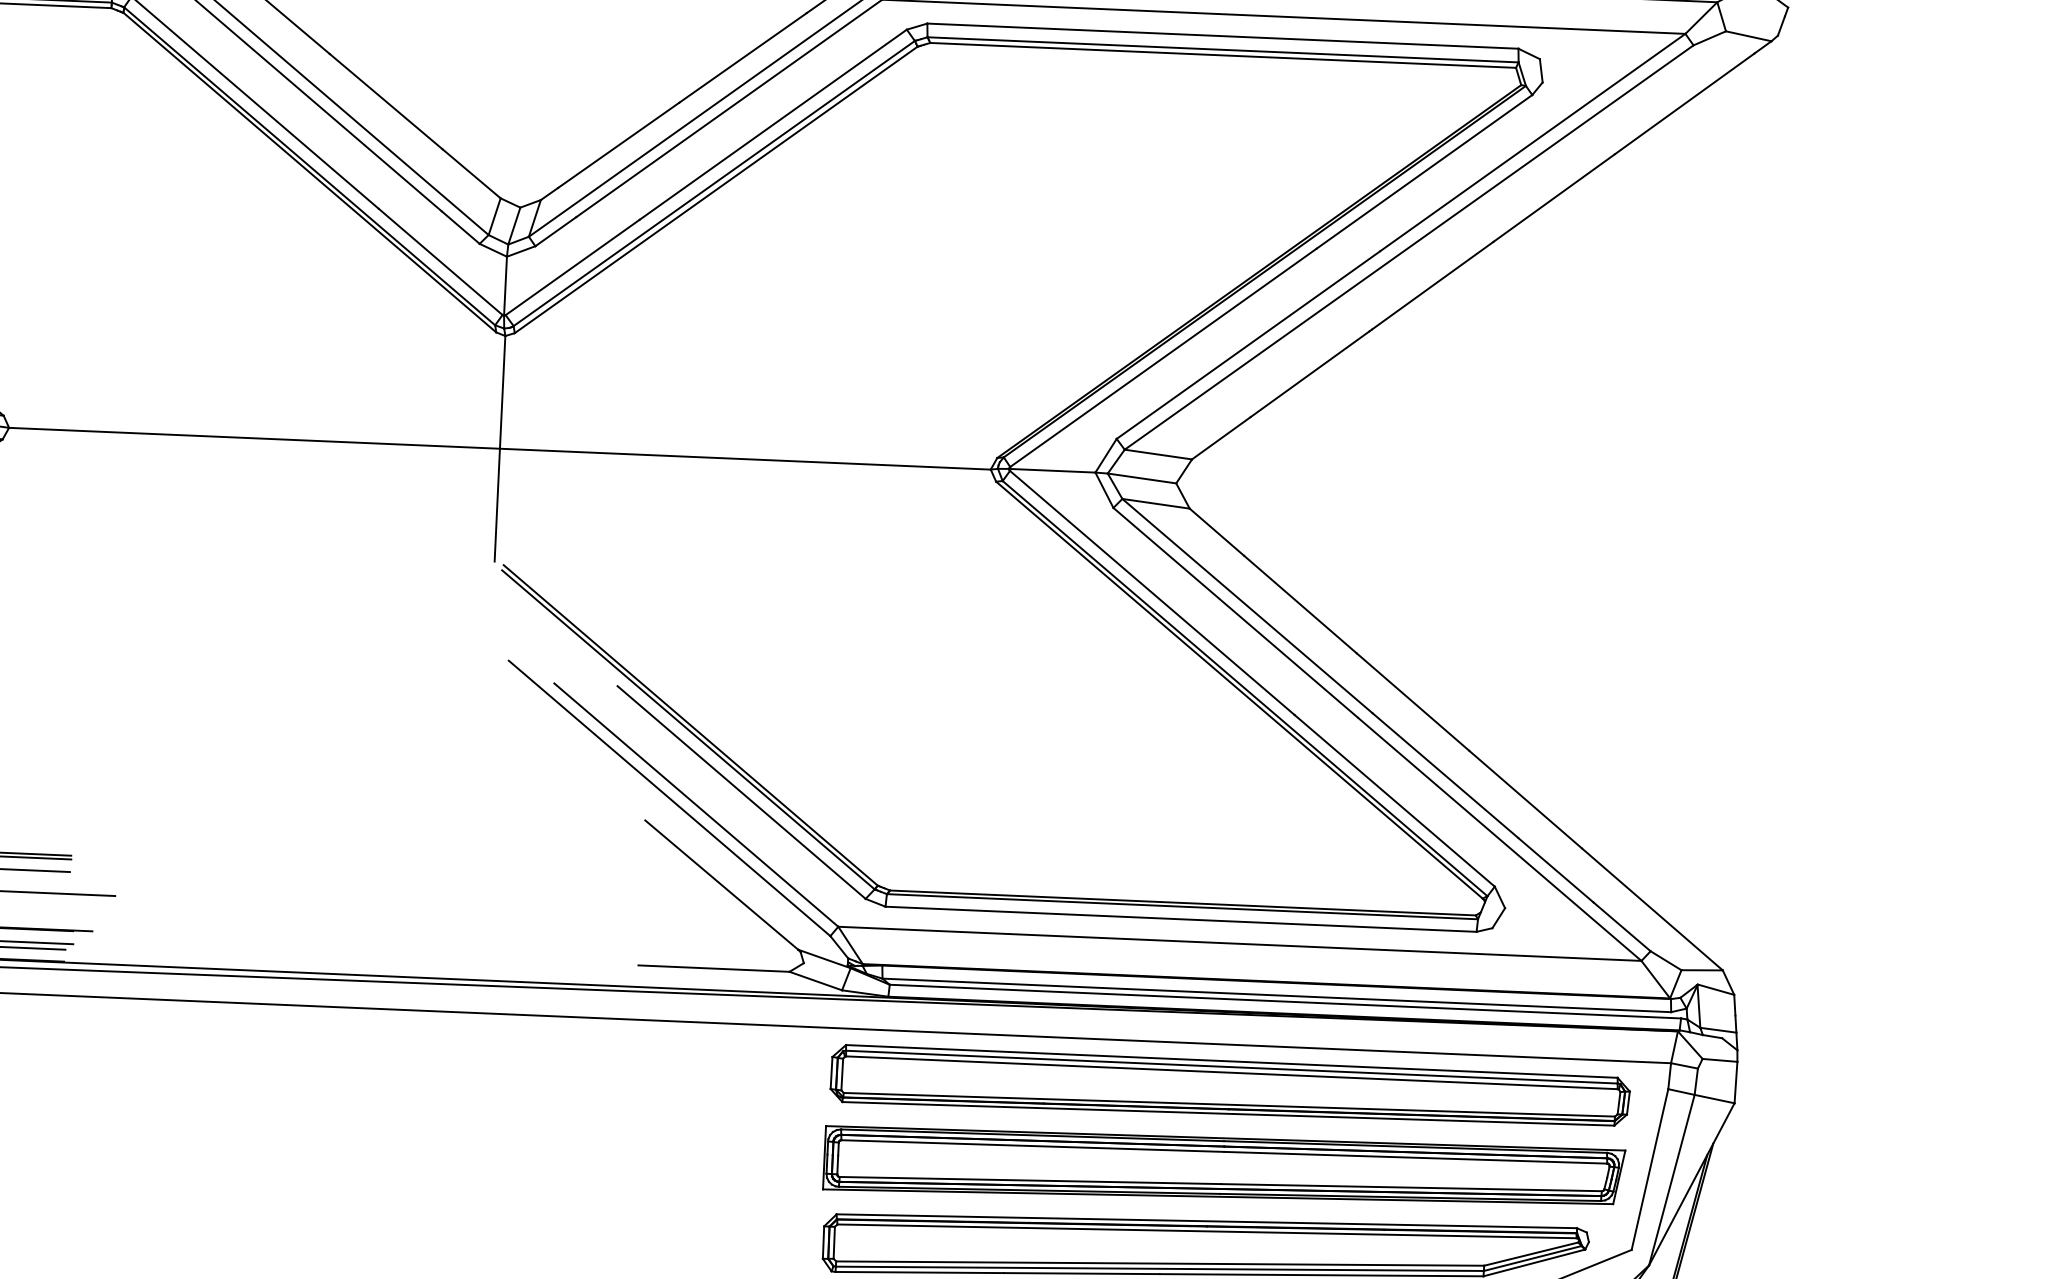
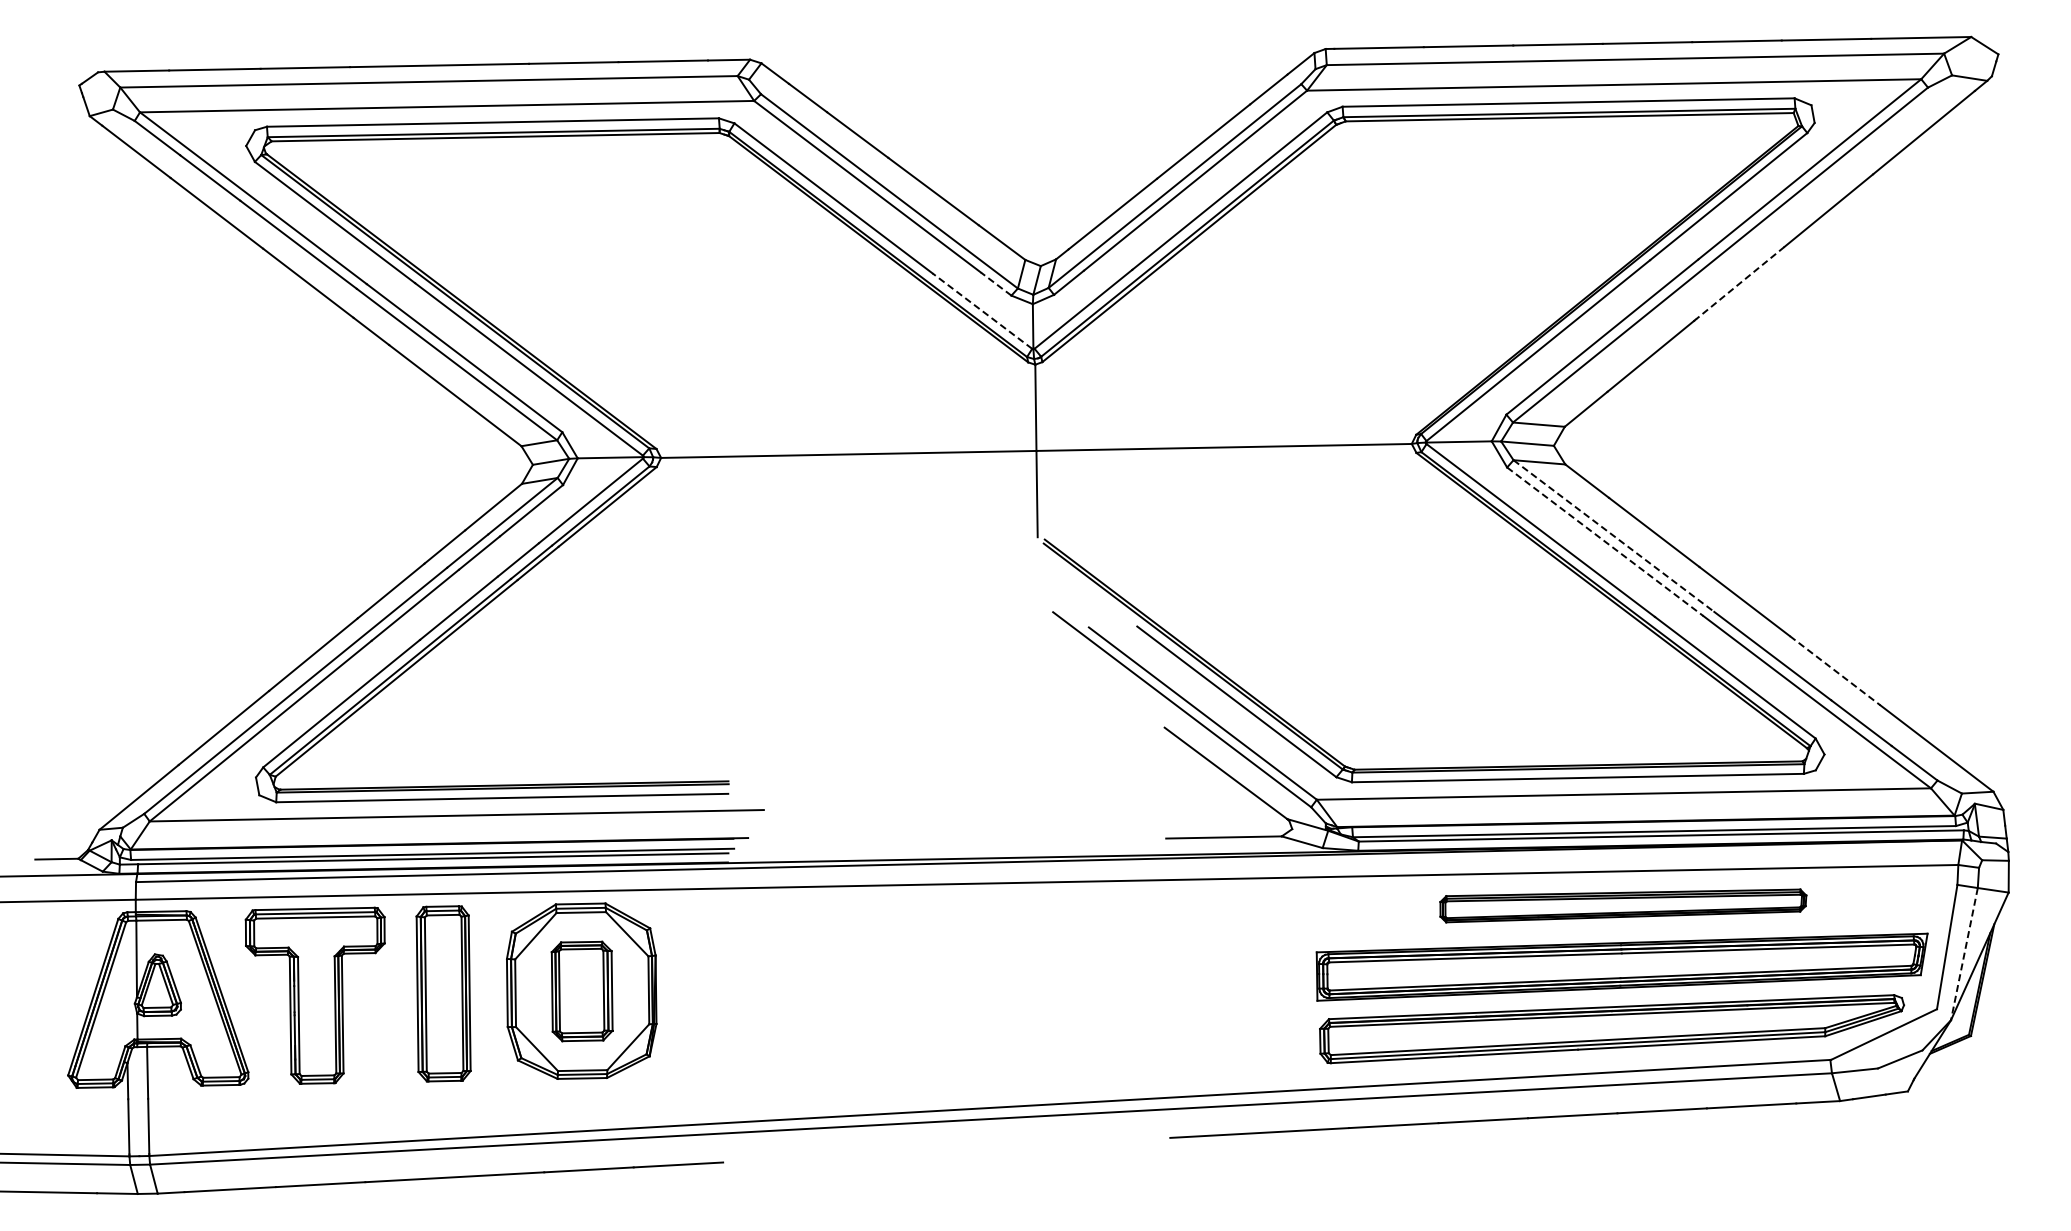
line: (459, 226) -> (995, 283), solid -> dashed
line: (440, 260) -> (982, 310), solid -> dashed
line: (1431, 286) -> (1739, 283), solid -> dashed
line: (1246, 606) -> (1613, 536), solid -> dashed
line: (1235, 613) -> (1605, 542), solid -> dashed
line: (1526, 799) -> (1835, 670), solid -> dashed
part: (1230, 1089) -> (1623, 905), size x0.6
line: (1671, 1180) -> (1964, 954), solid -> dashed

